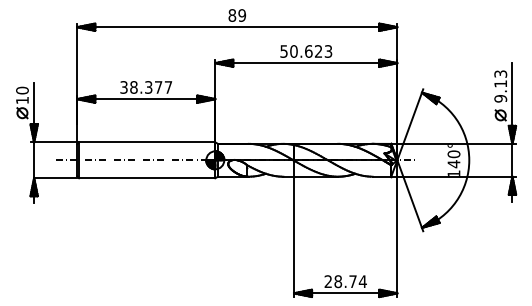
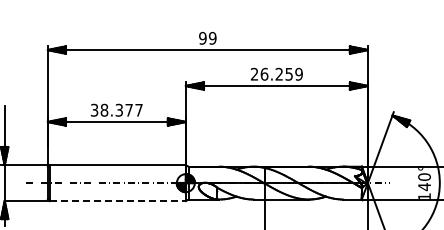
text: (232, 15) -> (203, 38), 89 -> 99
text: (306, 51) -> (277, 74), 50.623 -> 26.259
line: (147, 178) -> (118, 201), solid -> dashed

